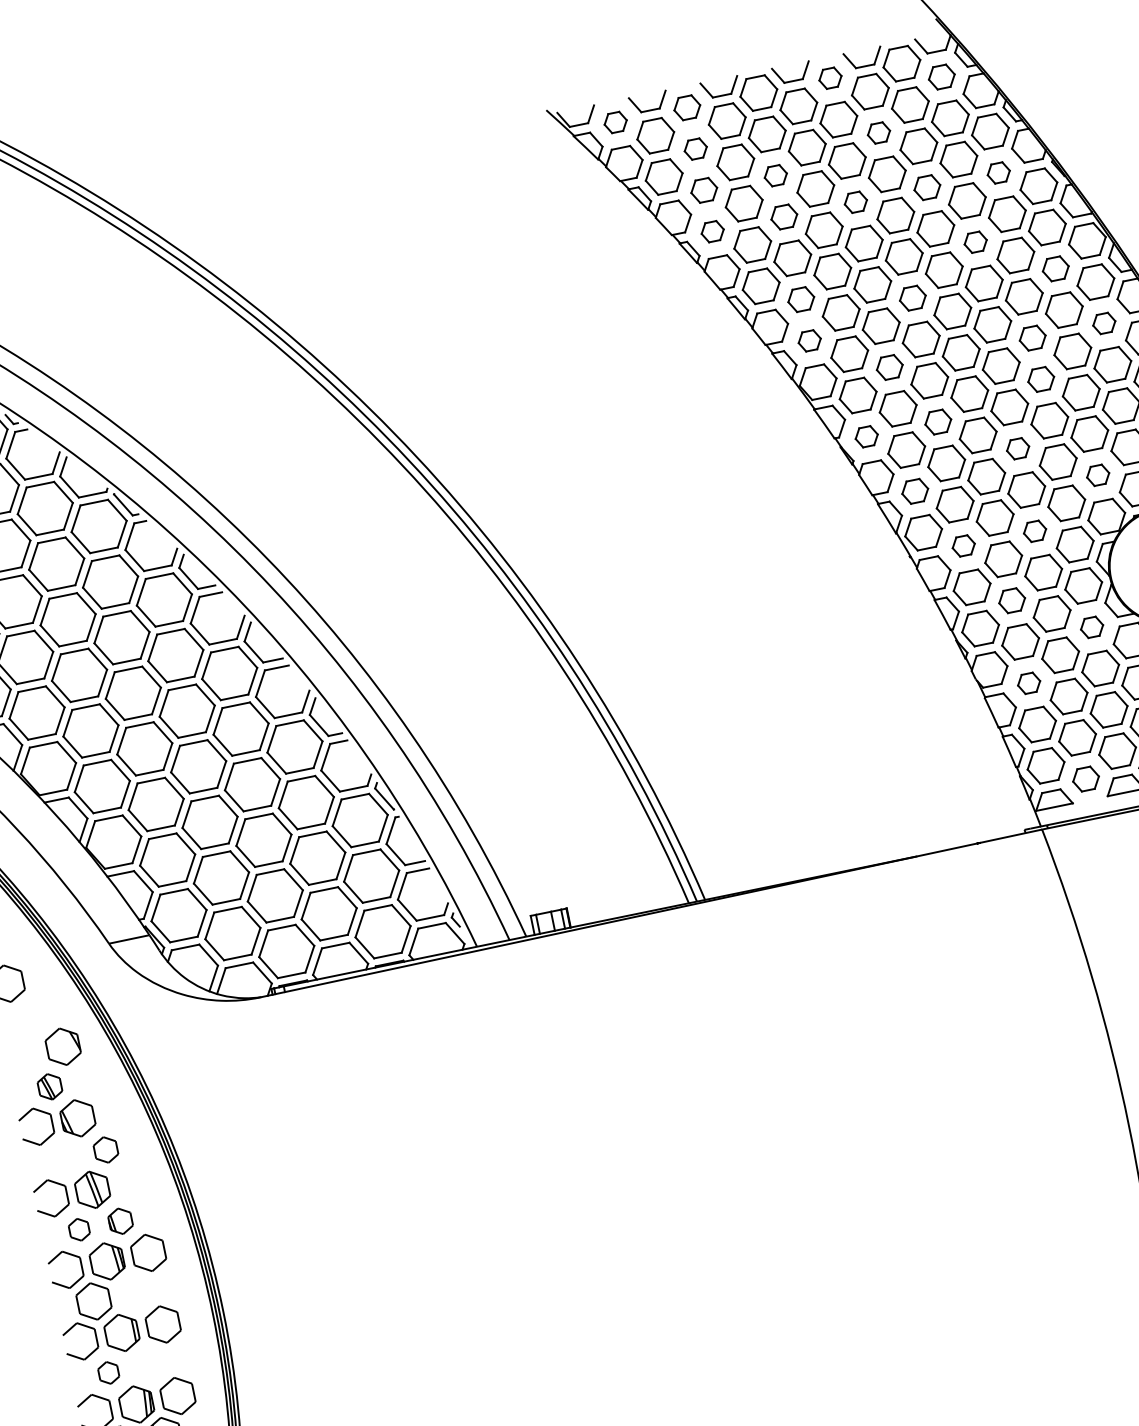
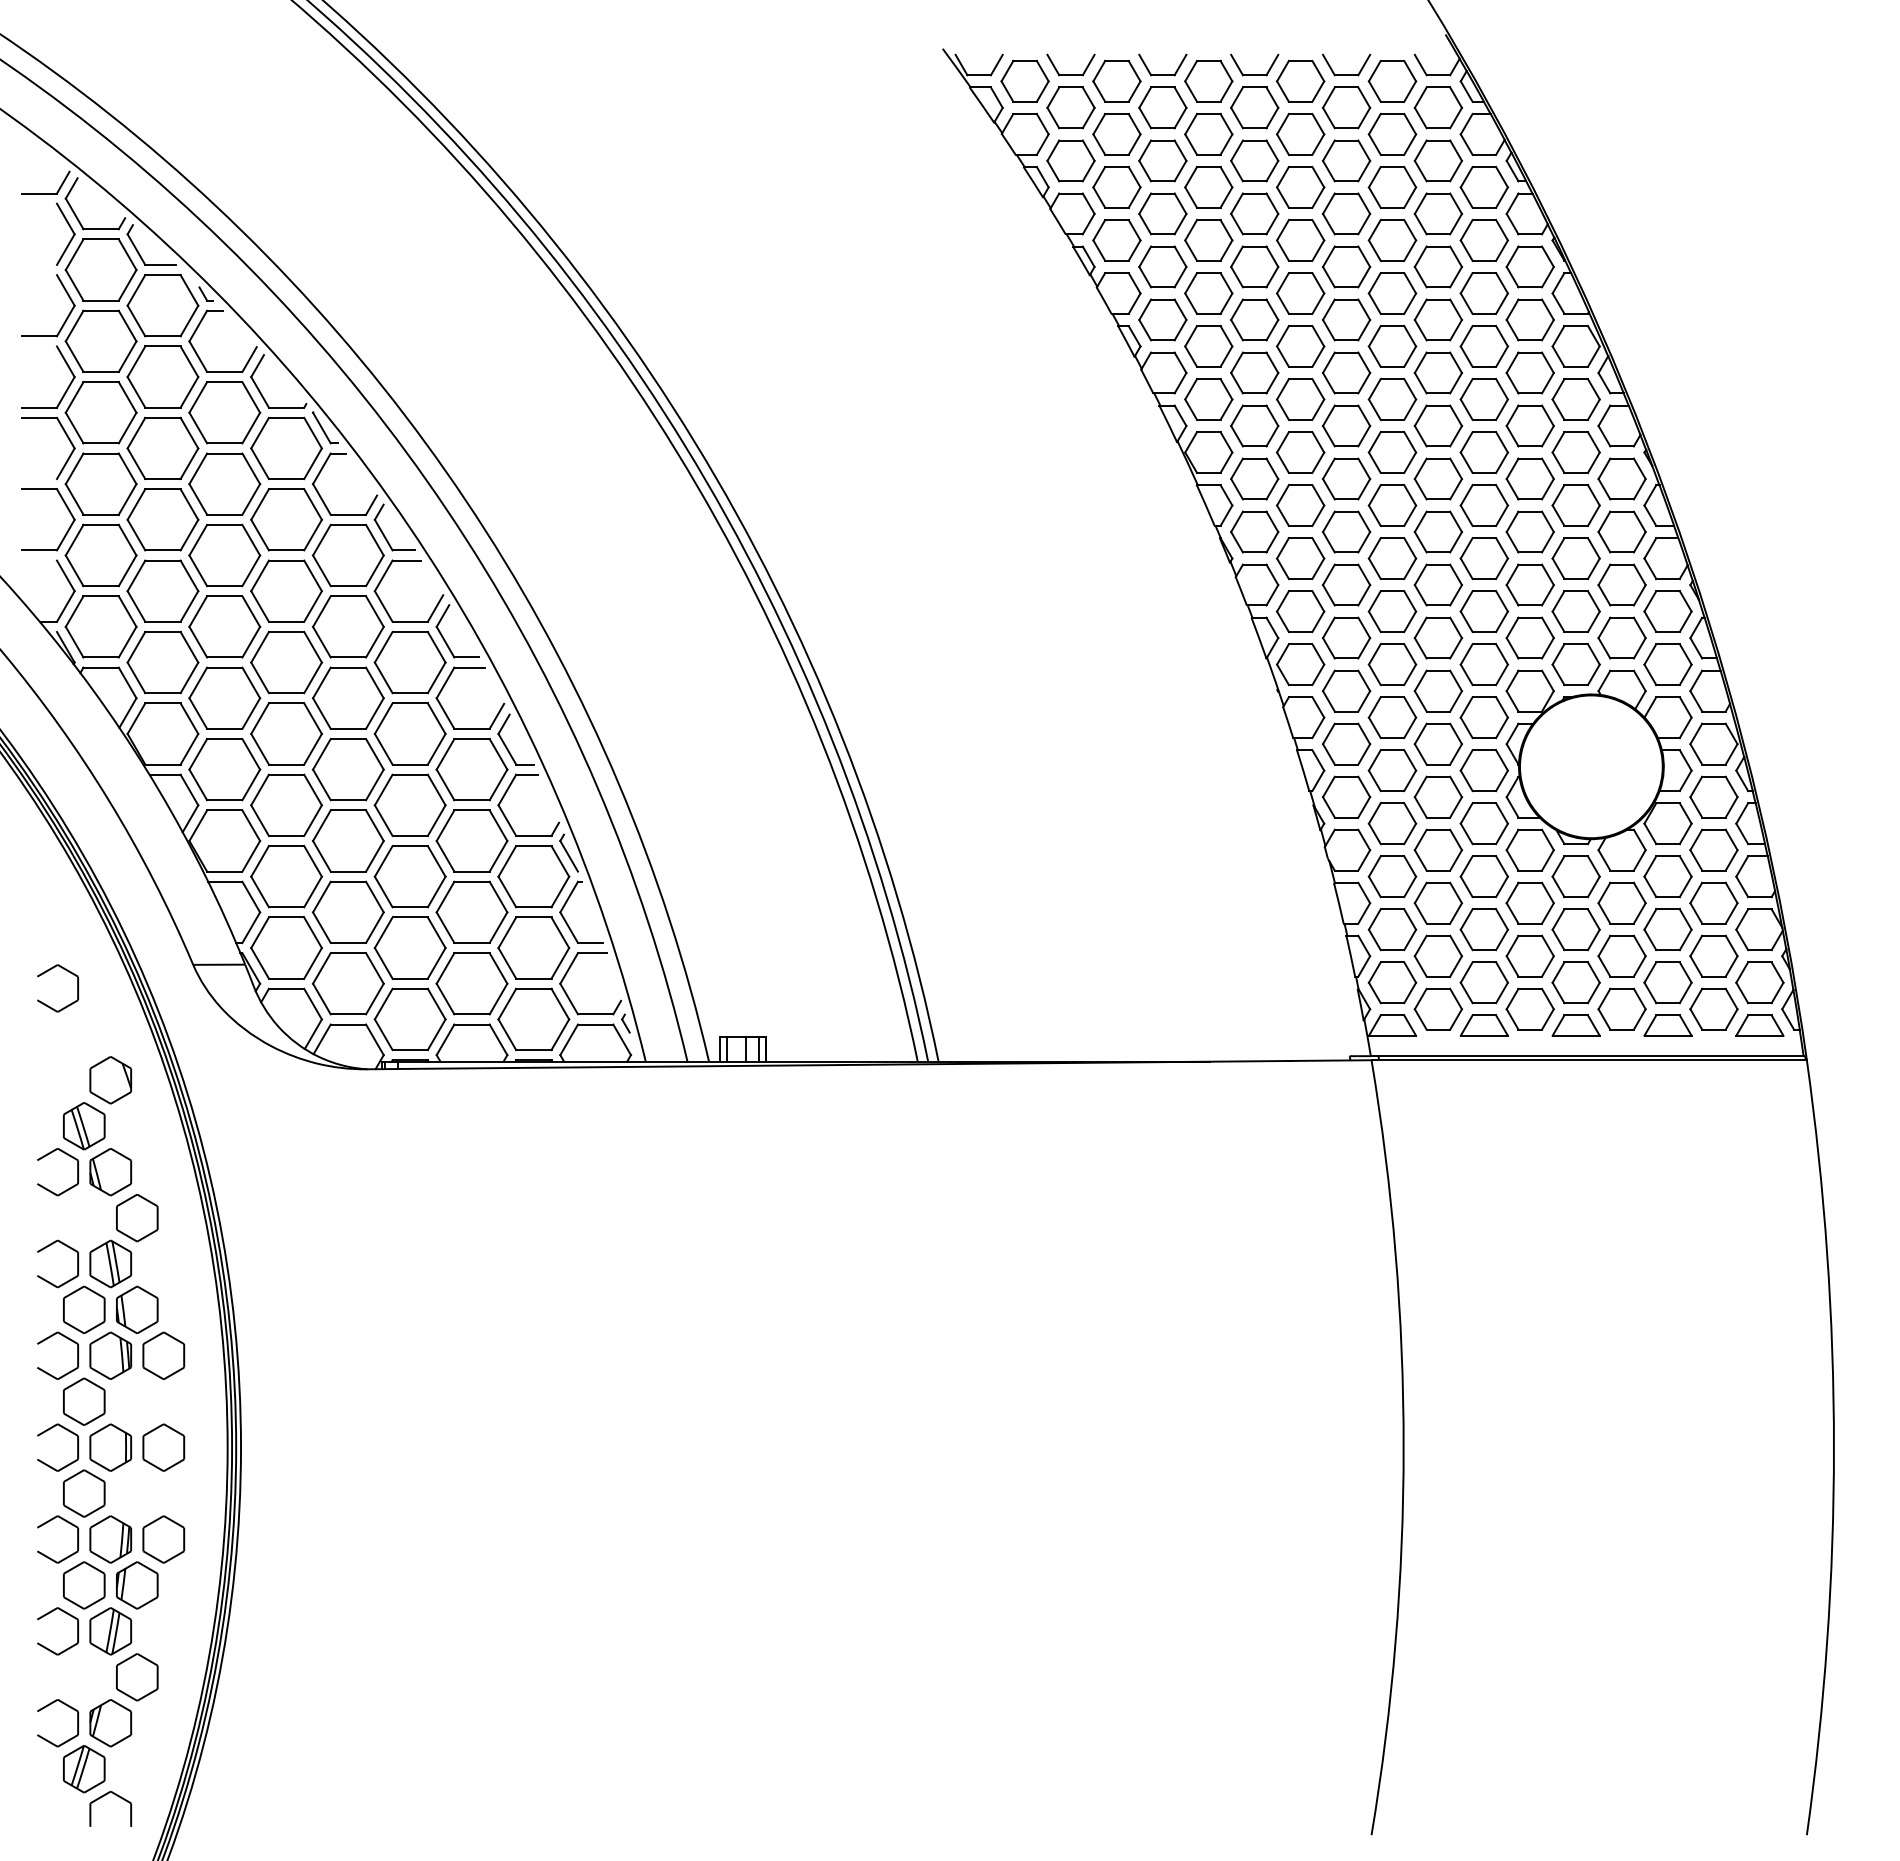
part: (941, 76) -> (1437, 107), size x1.43
part: (830, 77) -> (1300, 80), size x1.67
part: (686, 107) -> (1116, 81), size x1.43
part: (615, 122) -> (1024, 81), size x1.67
part: (878, 132) -> (1346, 160), size x1.67
part: (695, 149) -> (1116, 134), size x1.67
part: (998, 173) -> (1483, 240), size x1.67
part: (775, 175) -> (1208, 187), size x1.67
part: (927, 187) -> (1392, 240), size x1.43
part: (703, 190) -> (1116, 187), size x1.43
part: (855, 202) -> (1300, 240), size x1.67
part: (784, 217) -> (1208, 240), size x1.43
part: (712, 231) -> (1116, 240), size x1.67
part: (975, 242) -> (1437, 319), size x1.67
part: (1055, 268) -> (1529, 372), size x1.43
part: (912, 297) -> (1346, 372), size x1.43
part: (800, 299) -> (1208, 346), size x1.43
part: (1103, 323) -> (1575, 452), size x1.67
part: (1032, 338) -> (1483, 452), size x1.43
part: (809, 340) -> (1208, 399), size x1.67
part: (889, 367) -> (1300, 452), size x1.43
part: (1040, 379) -> (1483, 505), size x1.43
part: (938, 421) -> (1346, 531), size x1.43
part: (866, 436) -> (1254, 531), size x1.67
part: (1017, 448) -> (1437, 584), size x1.67
part: (1097, 475) -> (1529, 637), size x1.67
part: (915, 491) -> (1300, 611), size x1.43
part: (1034, 531) -> (1437, 690), size x1.67
part: (963, 545) -> (1346, 690), size x1.67
part: (1012, 600) -> (1392, 770), size x1.43
part: (1091, 627) -> (1483, 823), size x1.67
part: (1029, 683) -> (1392, 876), size x1.67
part: (1086, 778) -> (1438, 1008), size x1.43
part: (50, 1086) -> (84, 1126), size x1.43
part: (106, 1150) -> (137, 1218), size x1.43
part: (120, 1221) -> (137, 1309), size x1.43
part: (79, 1229) -> (84, 1309), size x1.67
part: (108, 1372) -> (84, 1493), size x1.67

